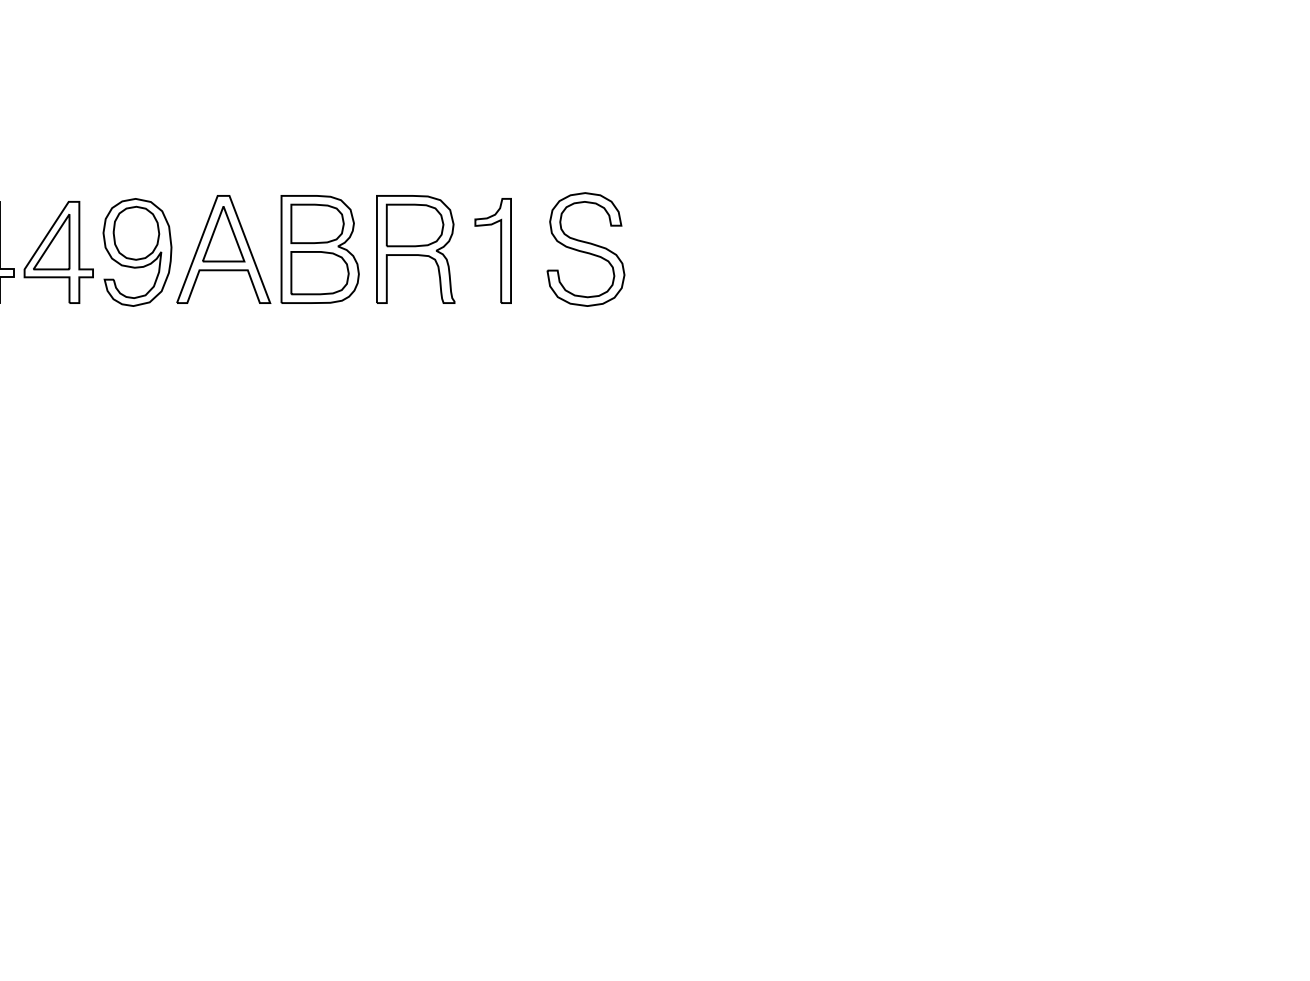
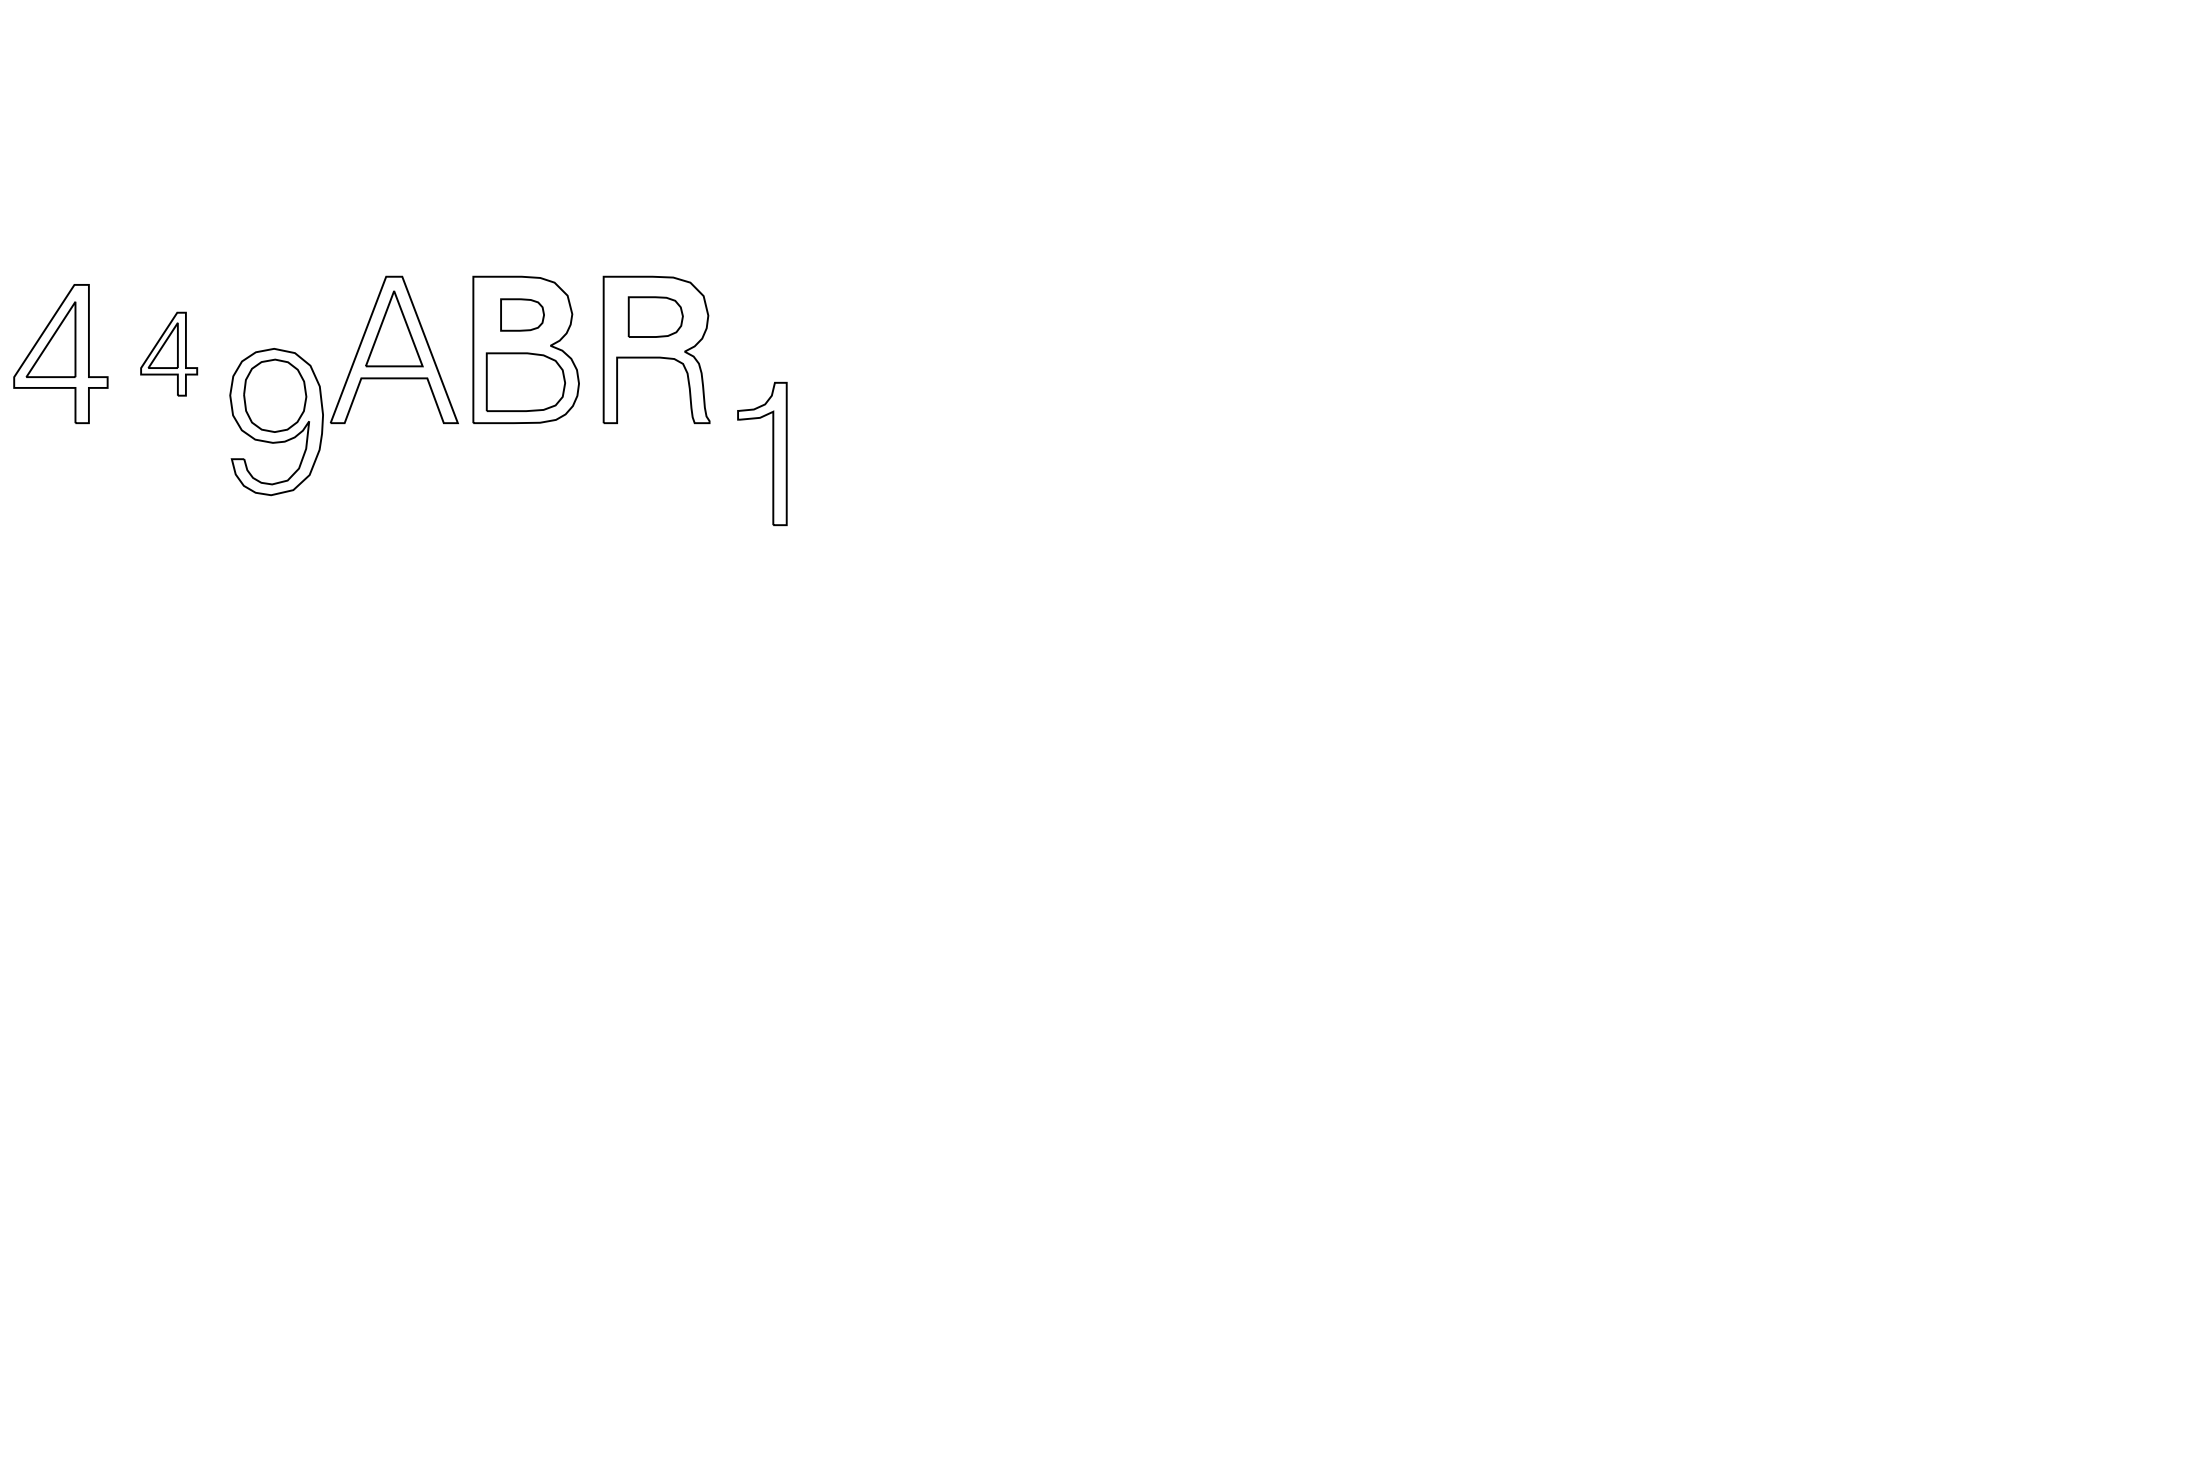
part: (317, 223) -> (522, 314), size x0.6
part: (414, 224) -> (655, 316), size x0.7
part: (585, 249) -> (888, 350), removed
part: (500, 250) -> (772, 453), moved
part: (58, 252) -> (168, 354), size x0.6
part: (137, 252) -> (276, 422), moved

